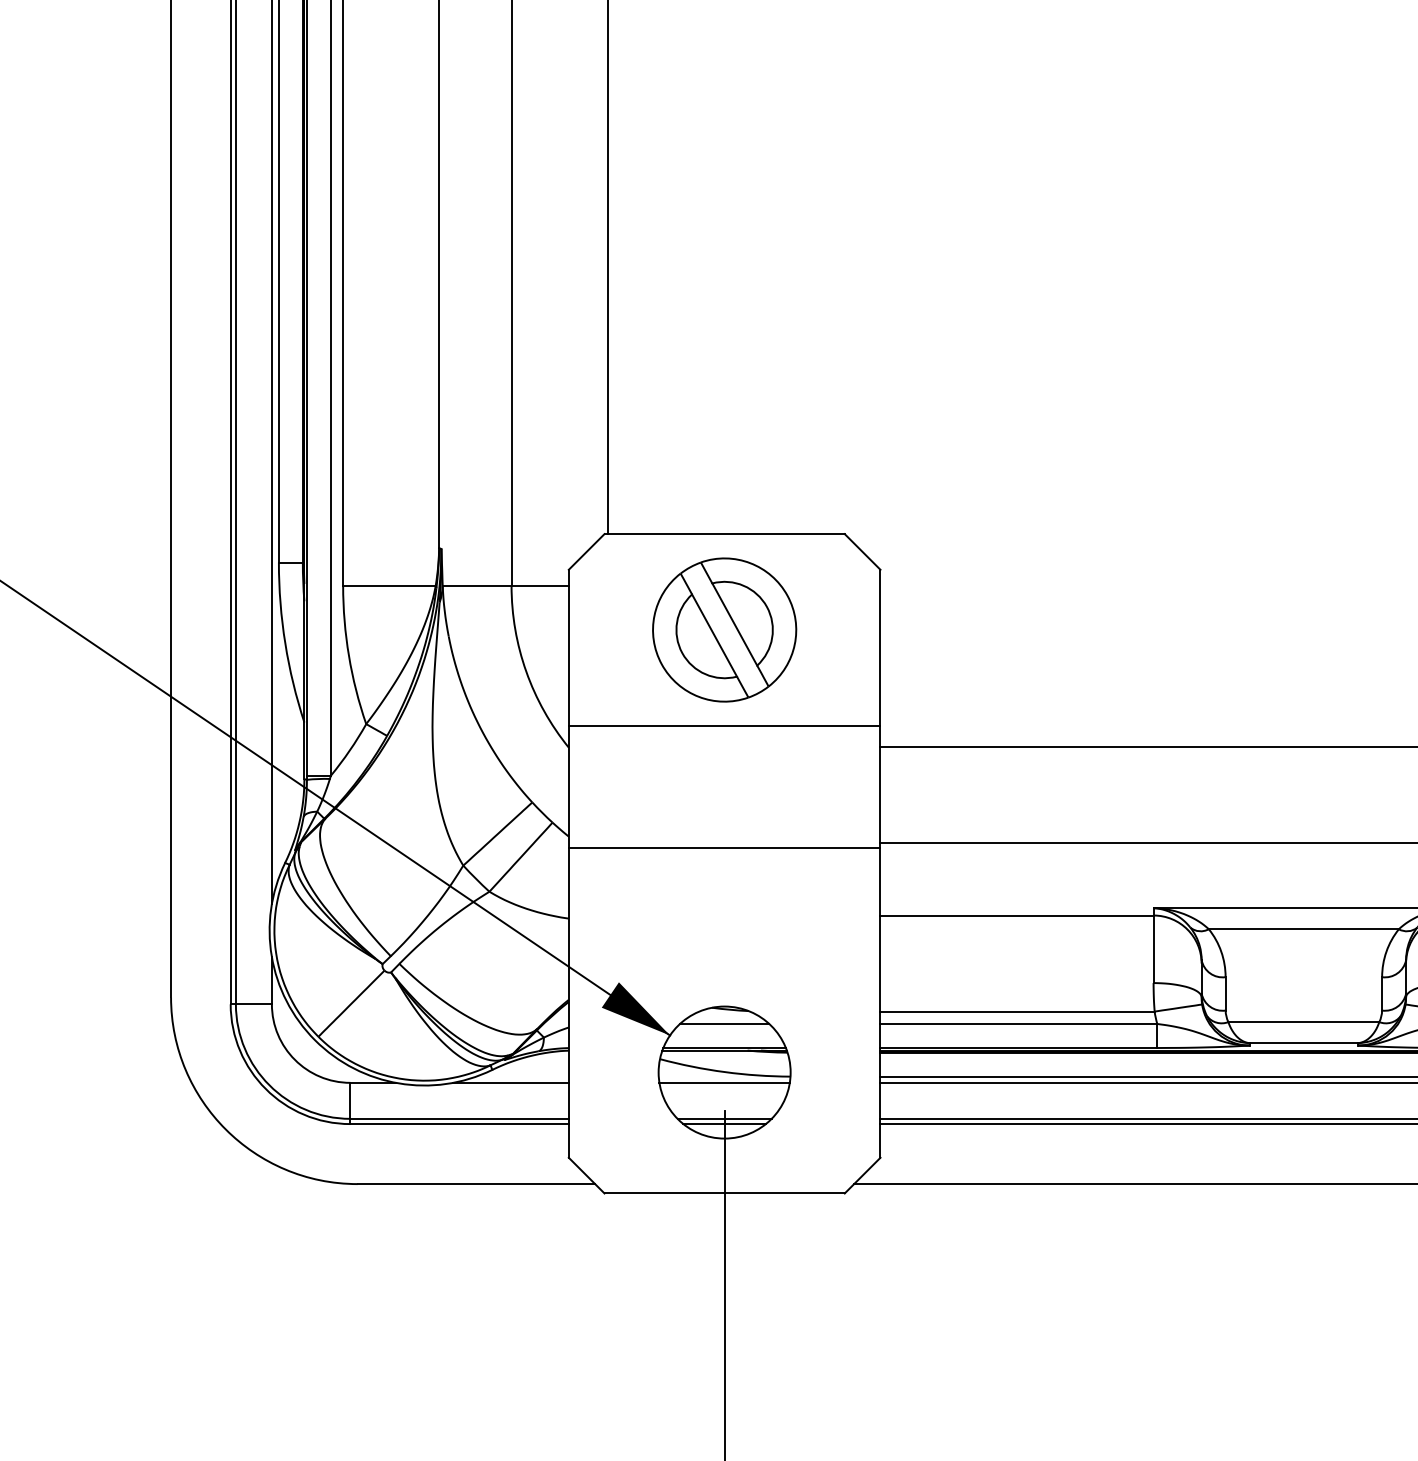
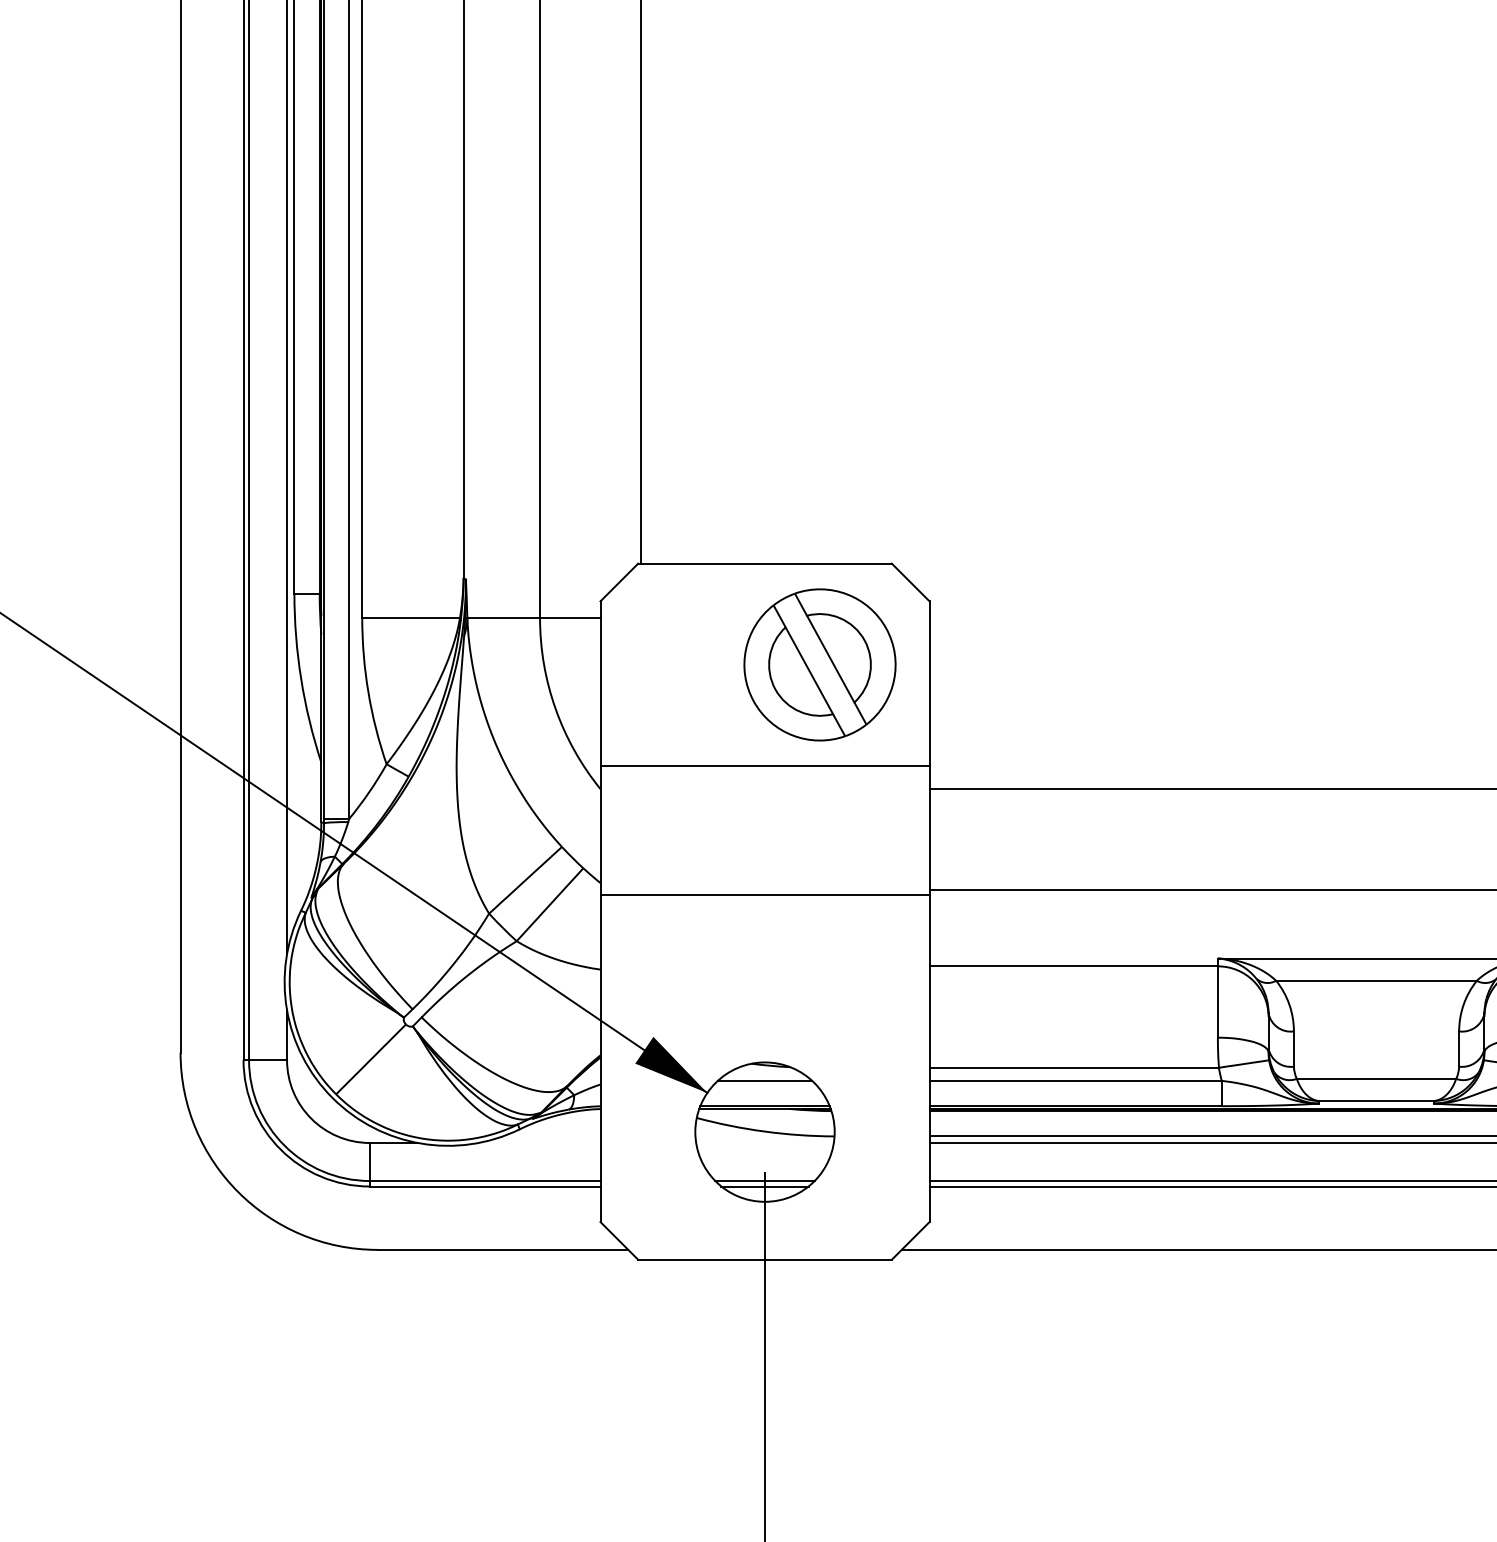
part: (724, 629) -> (819, 664), moved
line: (511, 1083) -> (539, 1143), removed
line: (724, 1083) -> (764, 1143), removed

